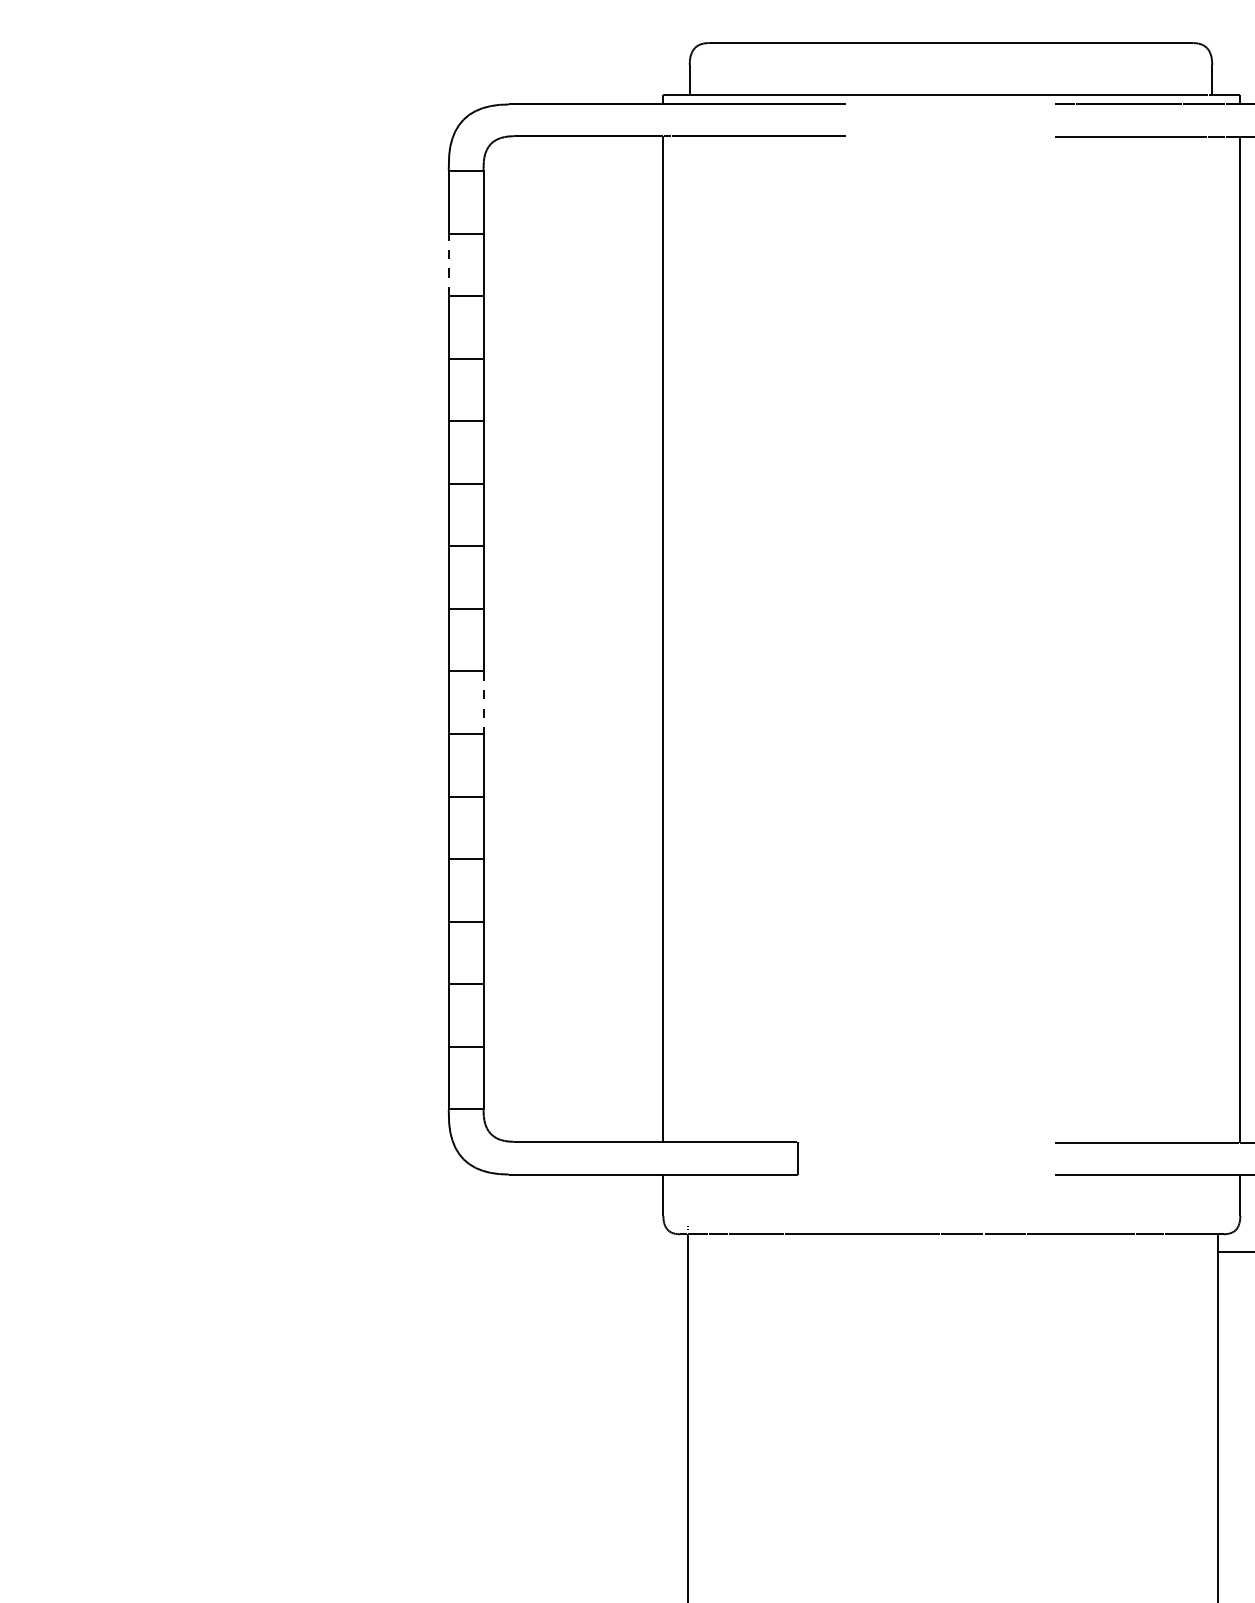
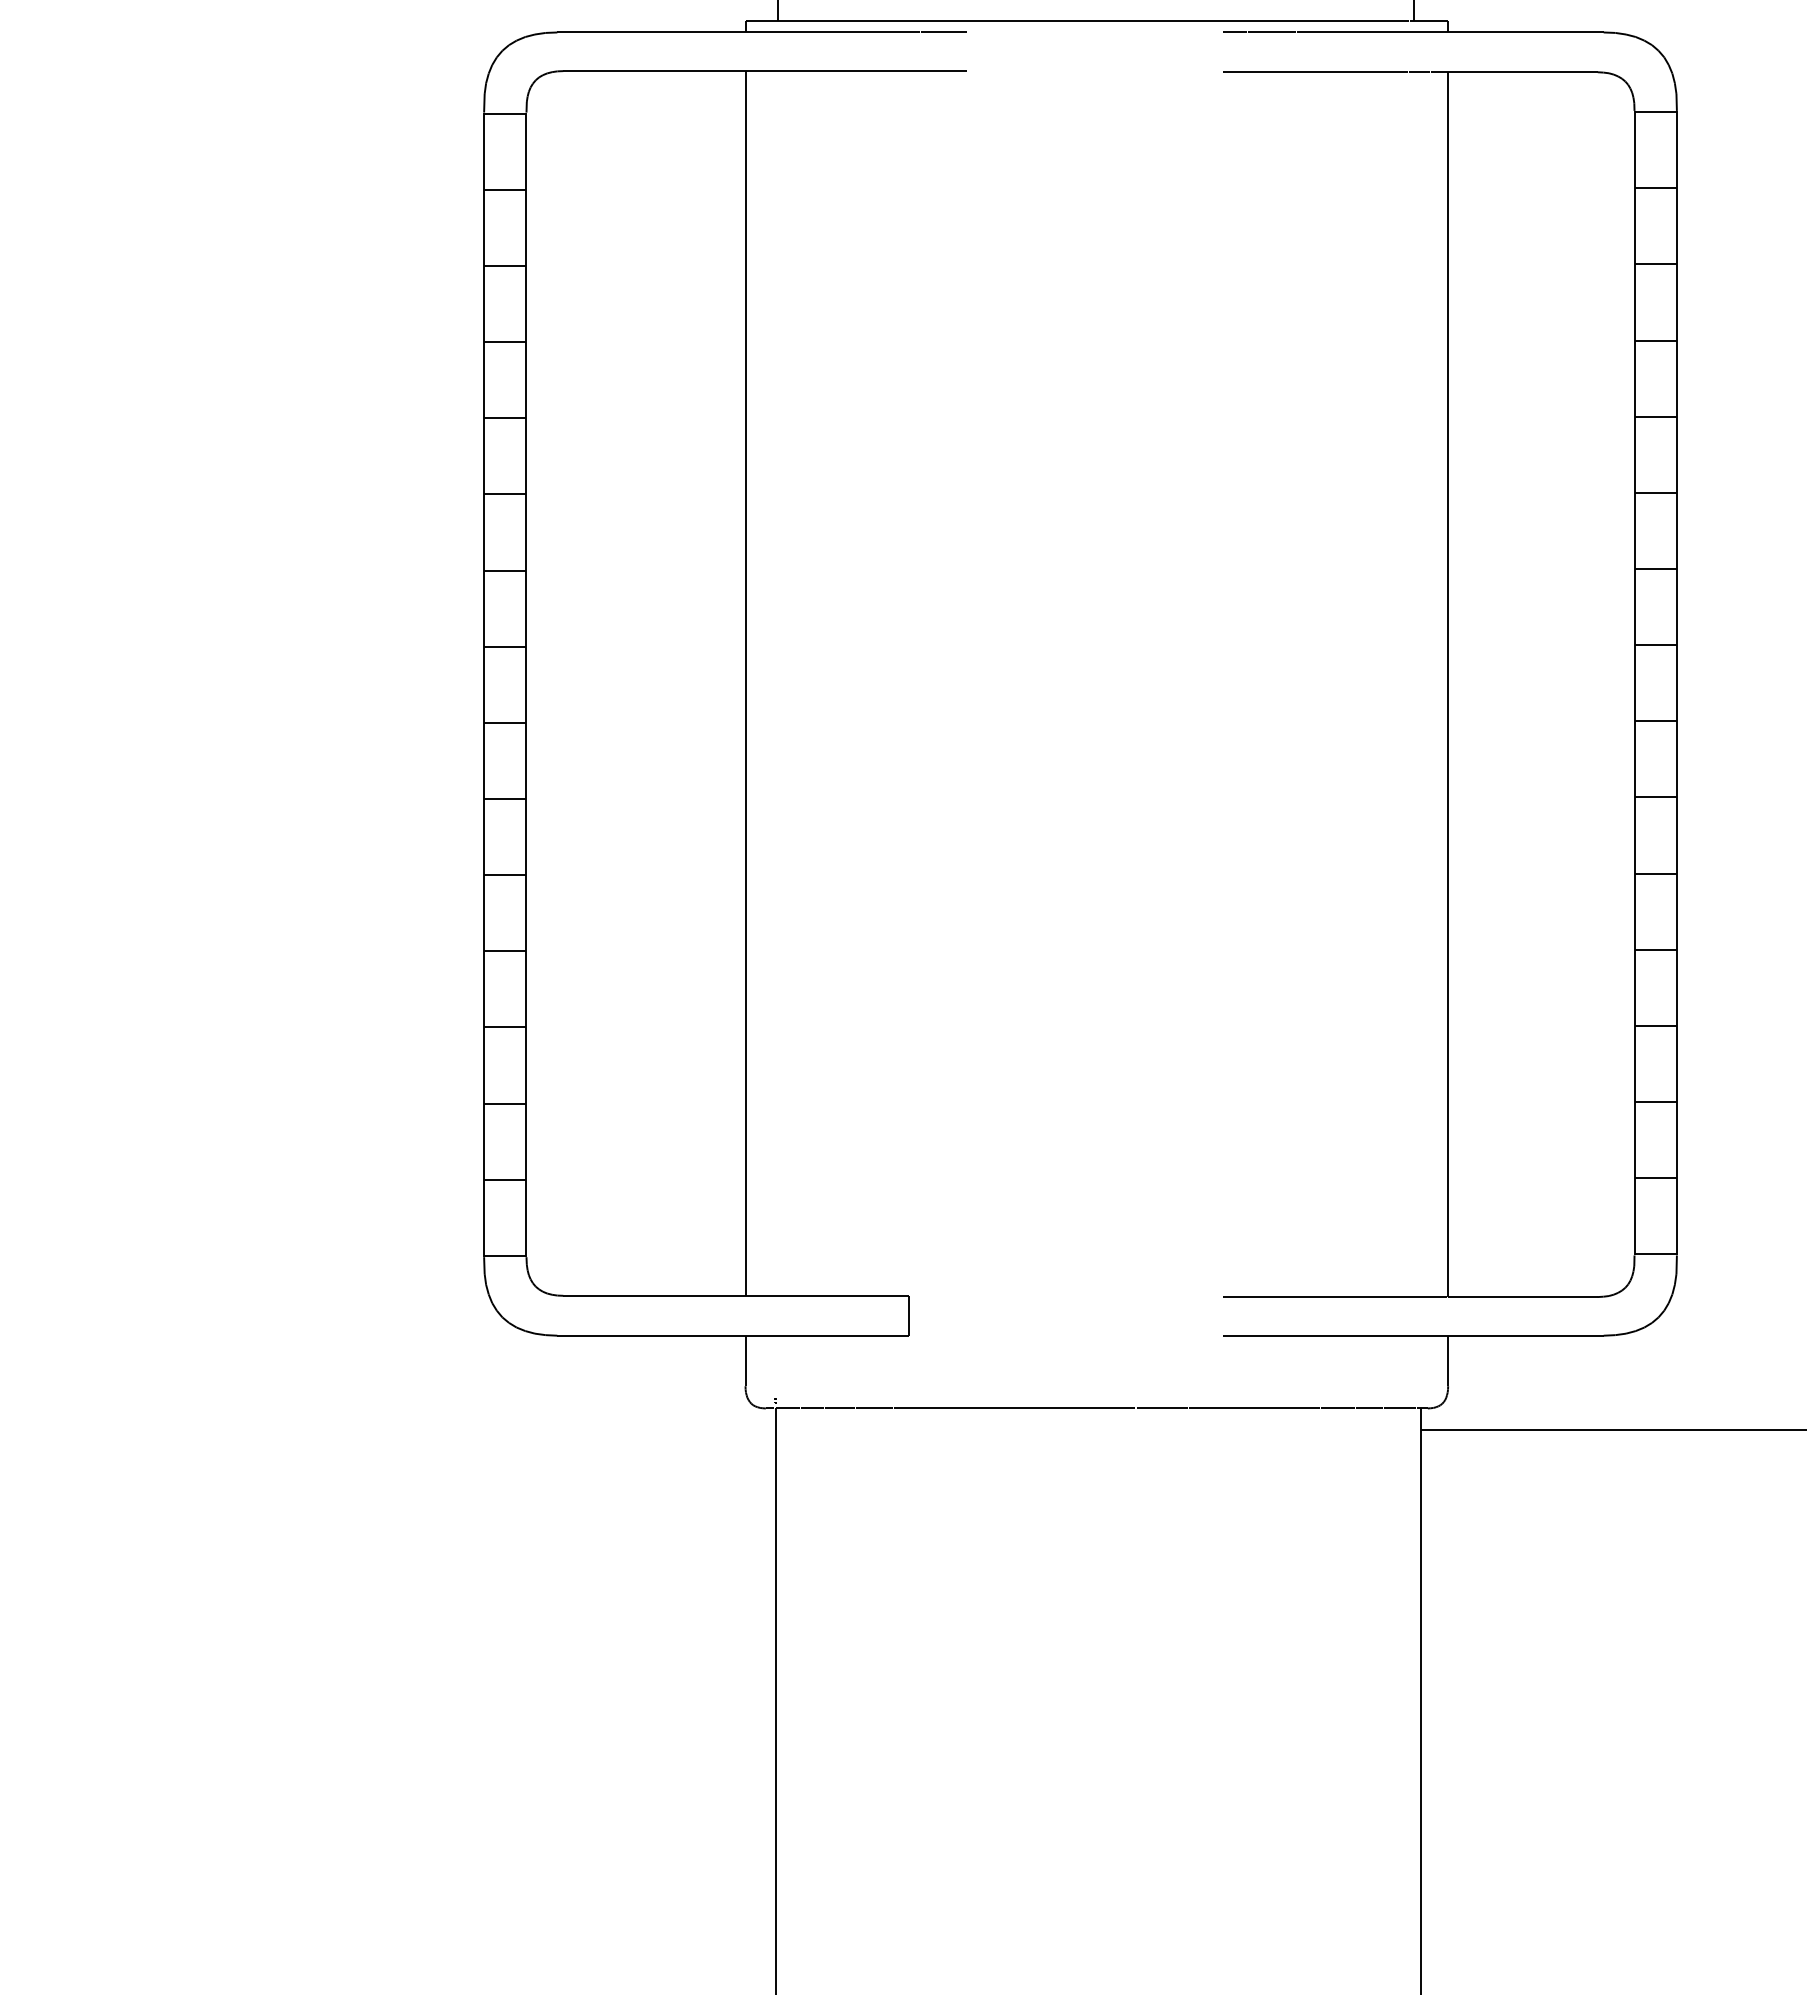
line: (449, 264) -> (484, 227), dashed -> solid
line: (483, 703) -> (526, 761), dashed -> solid

